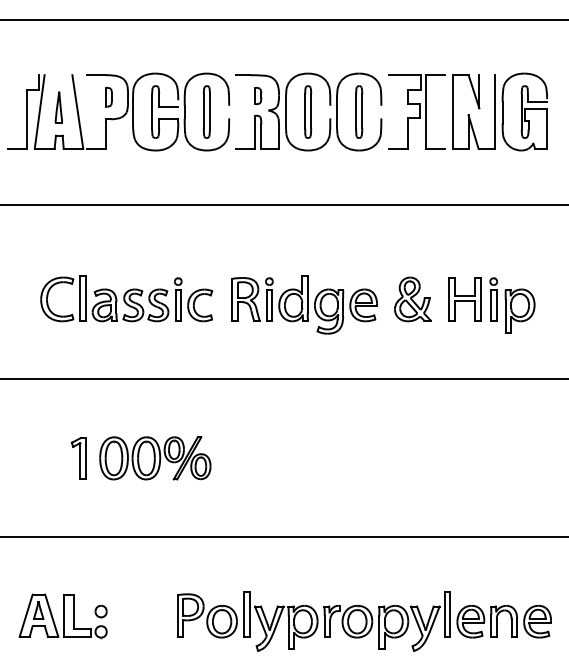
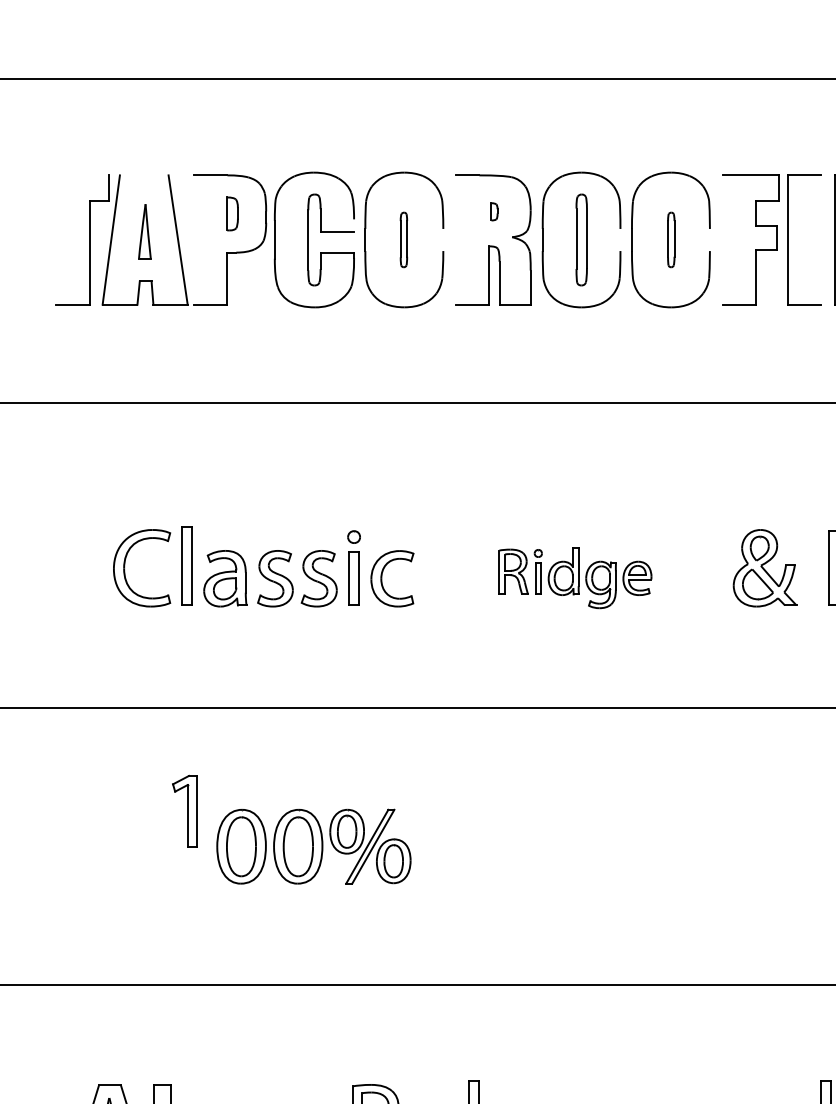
part: (258, 95) -> (494, 210), size x0.6
part: (206, 111) -> (403, 239), size x0.6
part: (359, 111) -> (671, 239), size x0.6
part: (304, 304) -> (575, 577), size x0.6
part: (78, 457) -> (184, 810), moved

